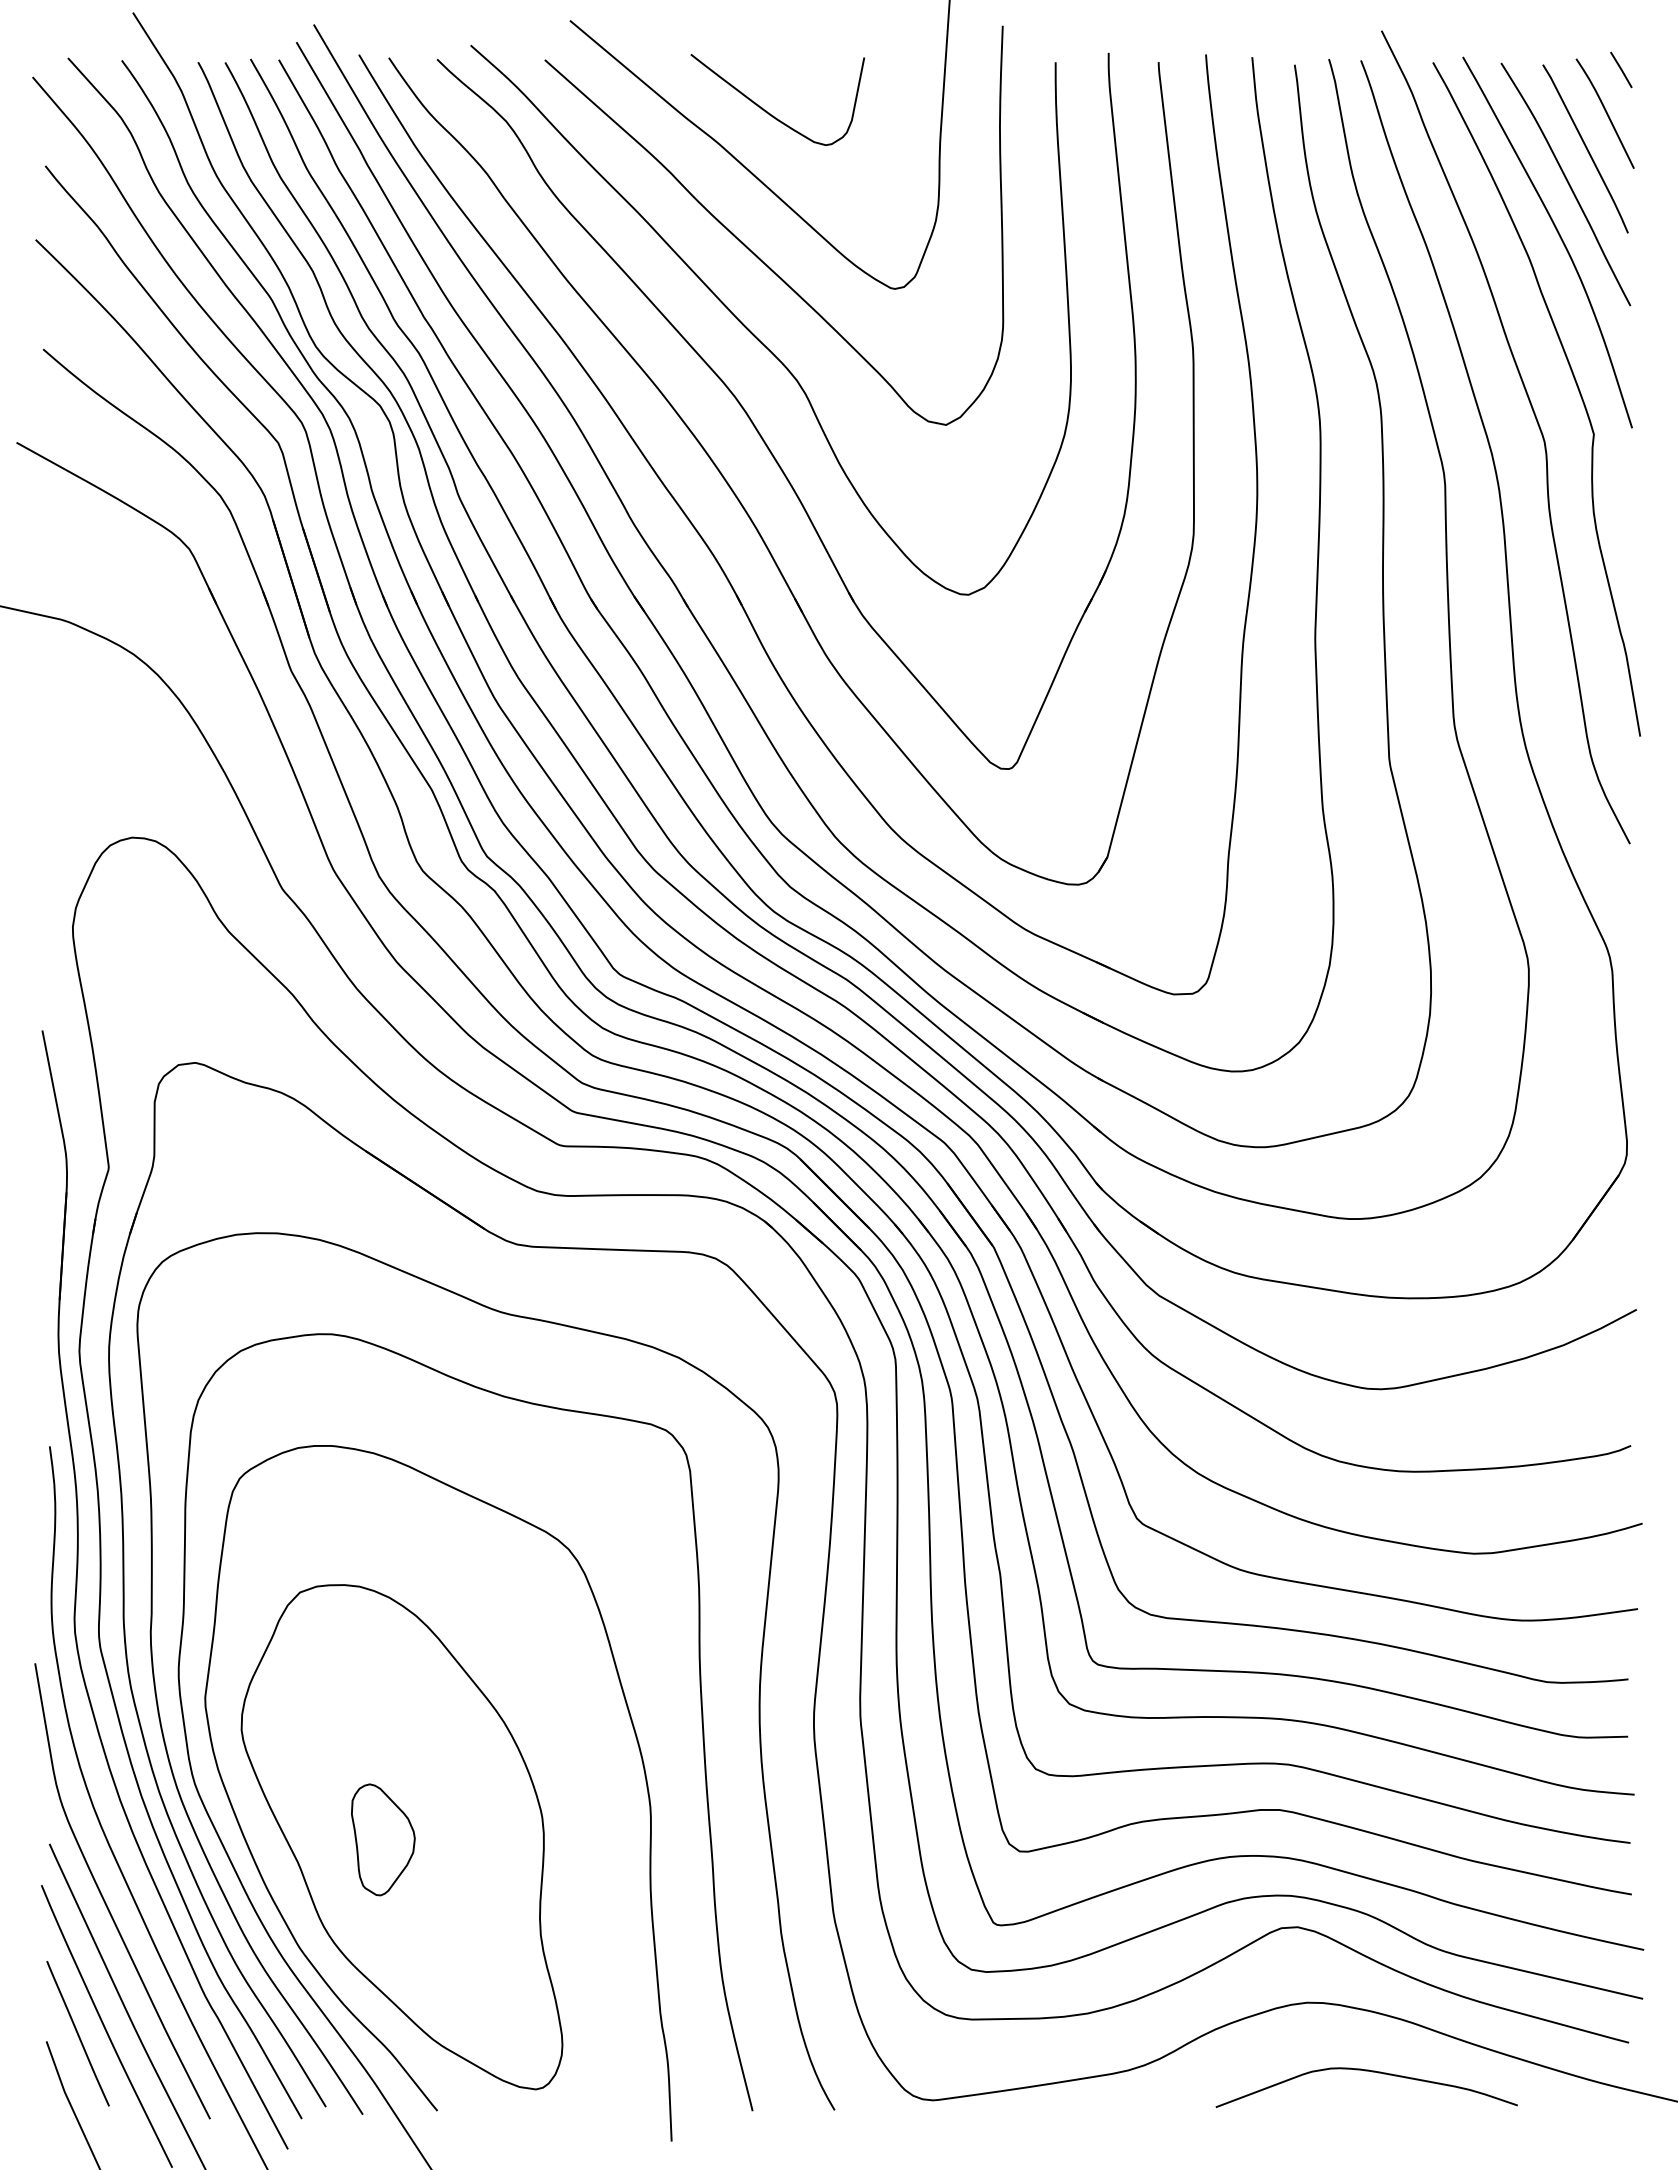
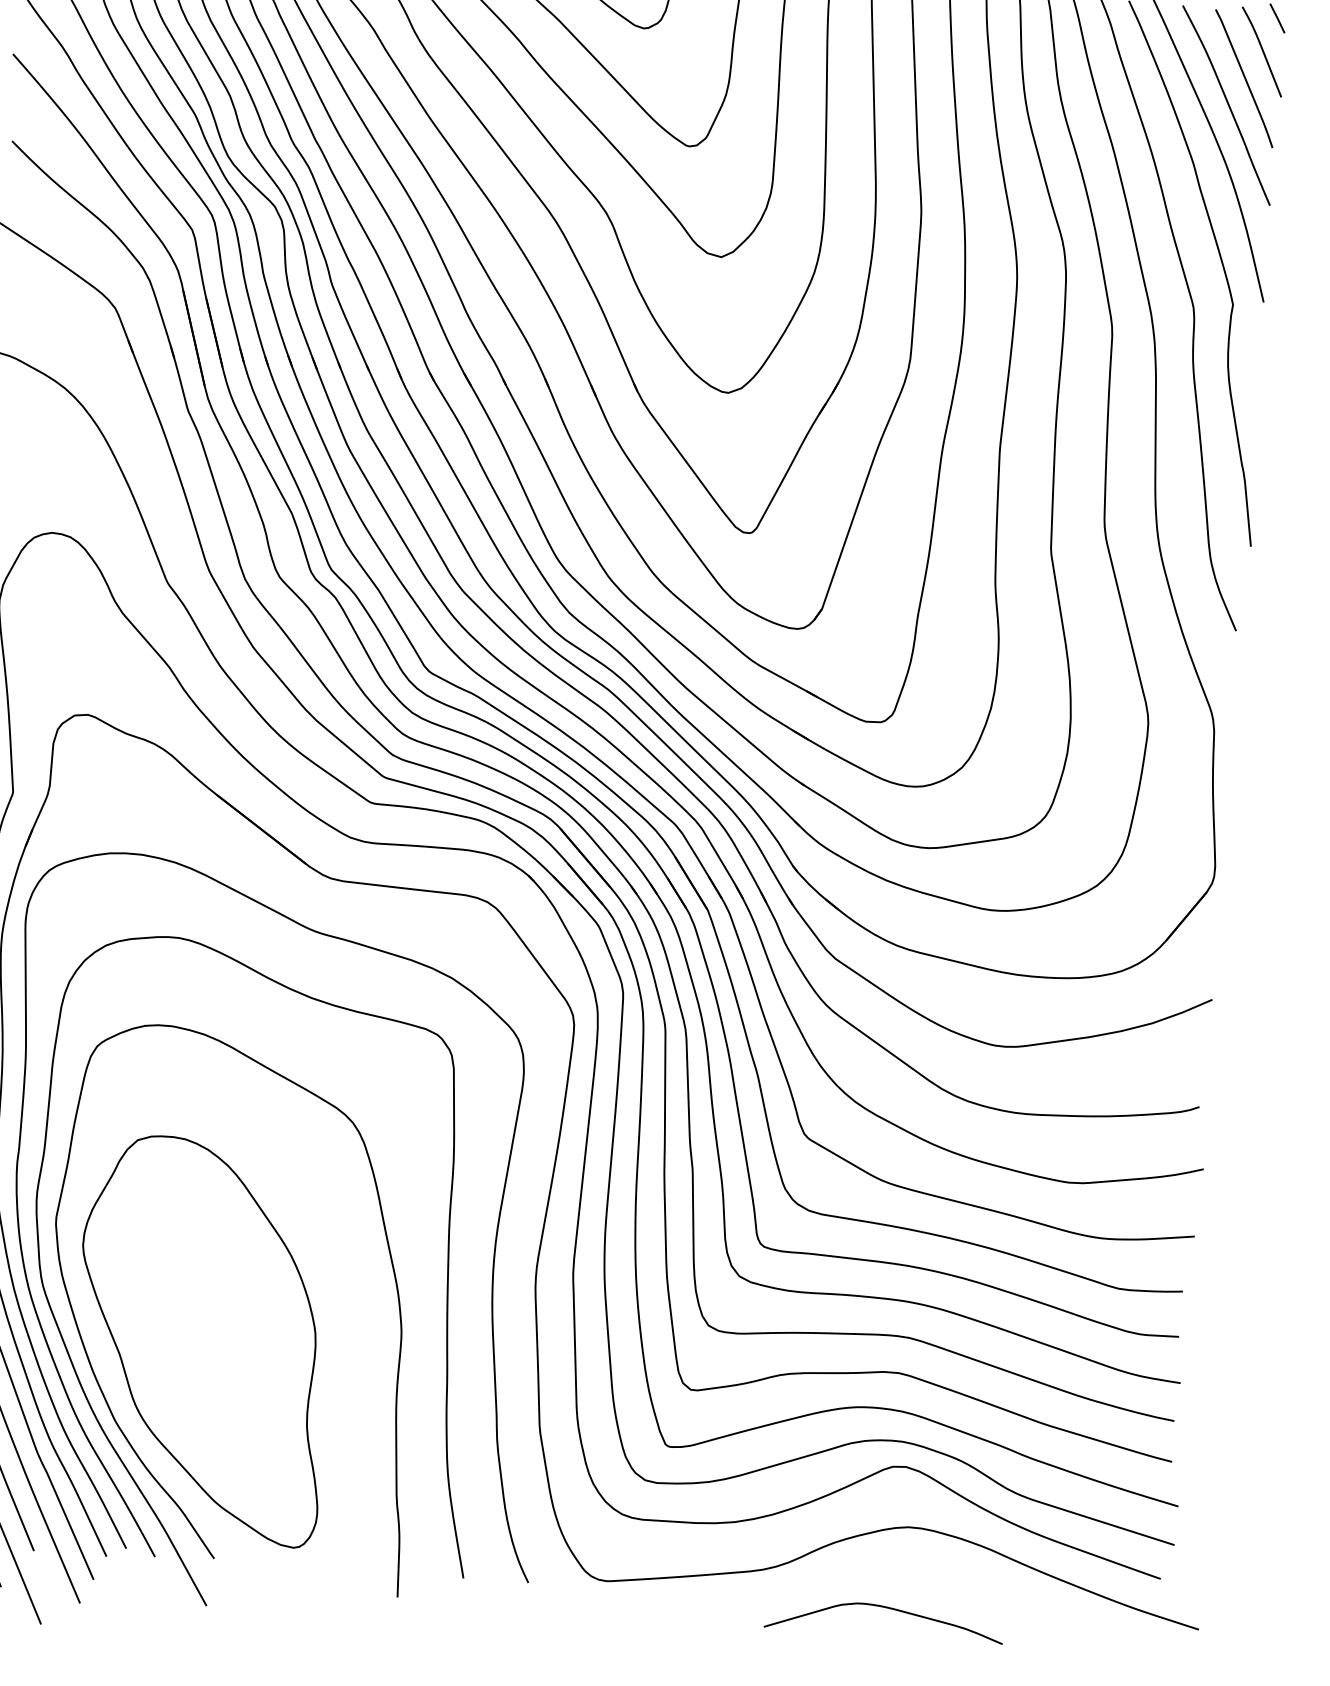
part: (383, 1839) -> (188, 1340), removed
curve: (1371, 2072) -> (889, 1609), moved

